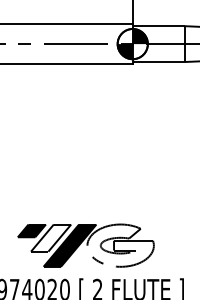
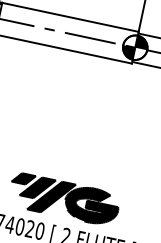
fill: (51, 237) -> (38, 187), added
fill: (120, 245) -> (91, 205), added

